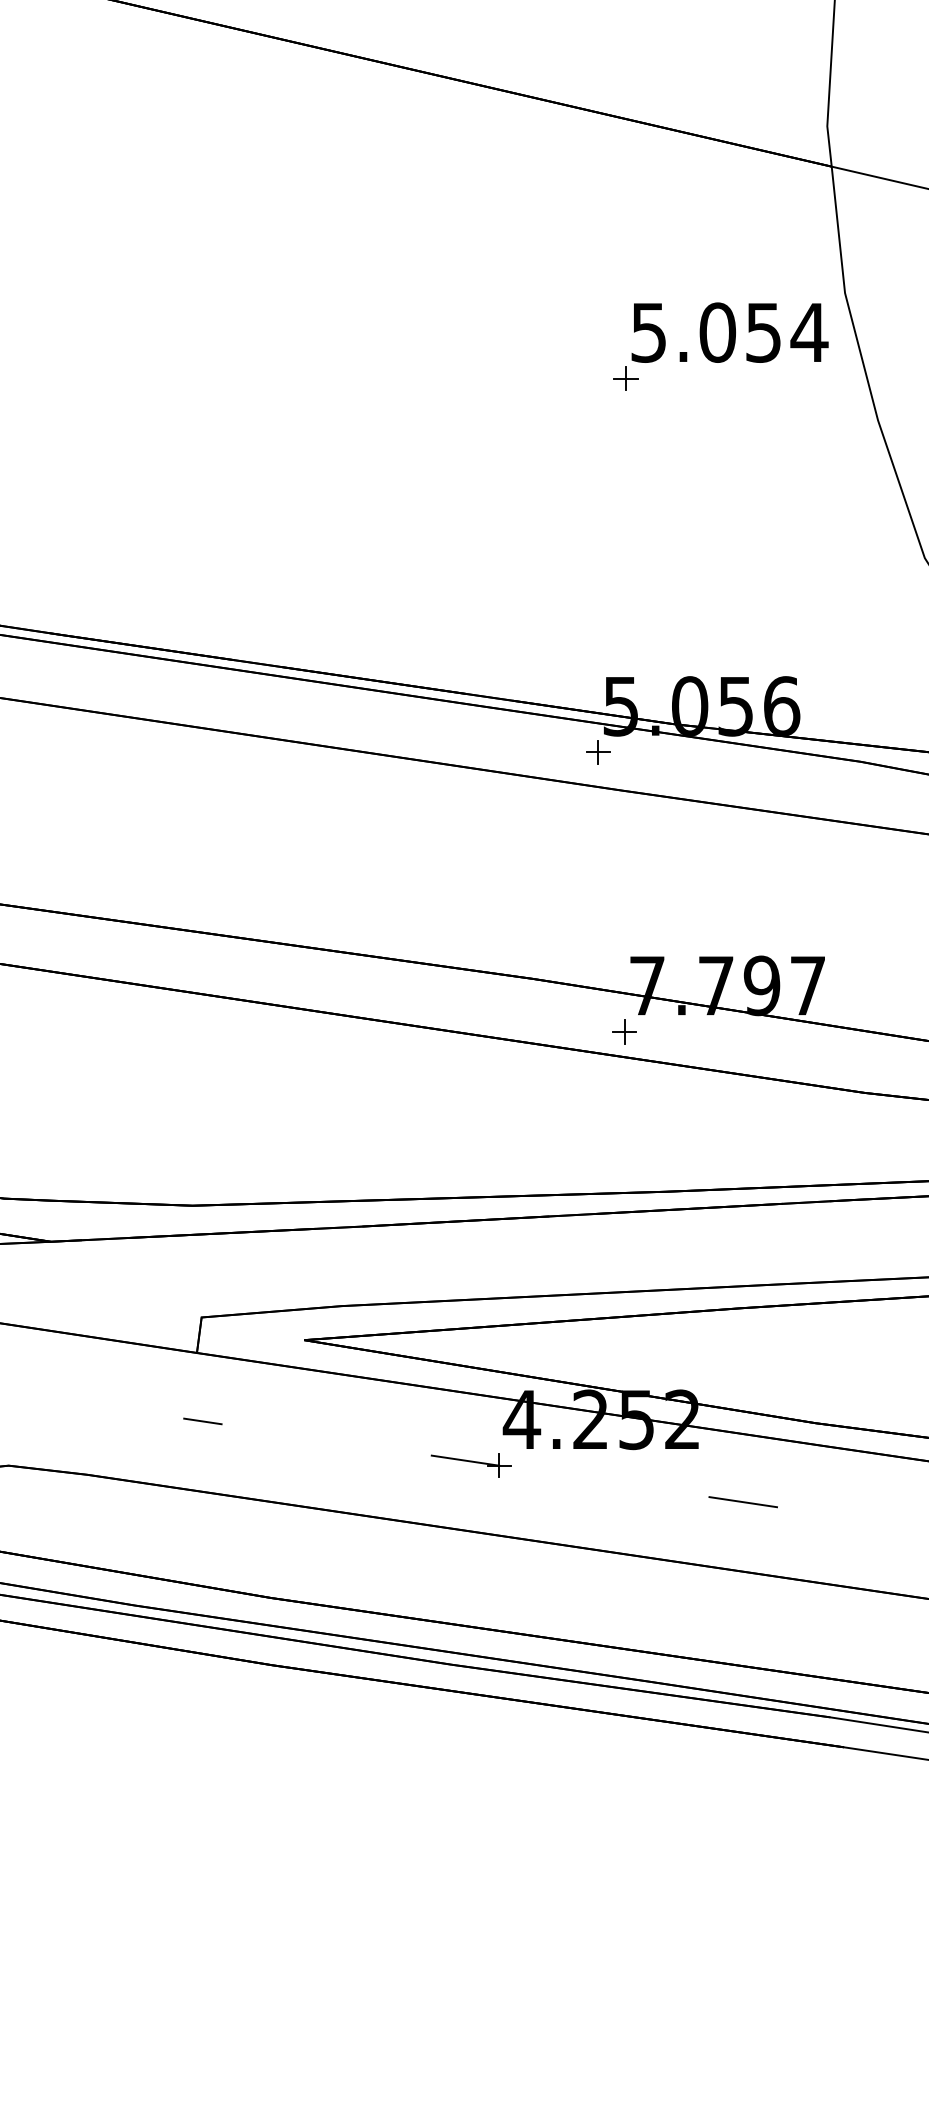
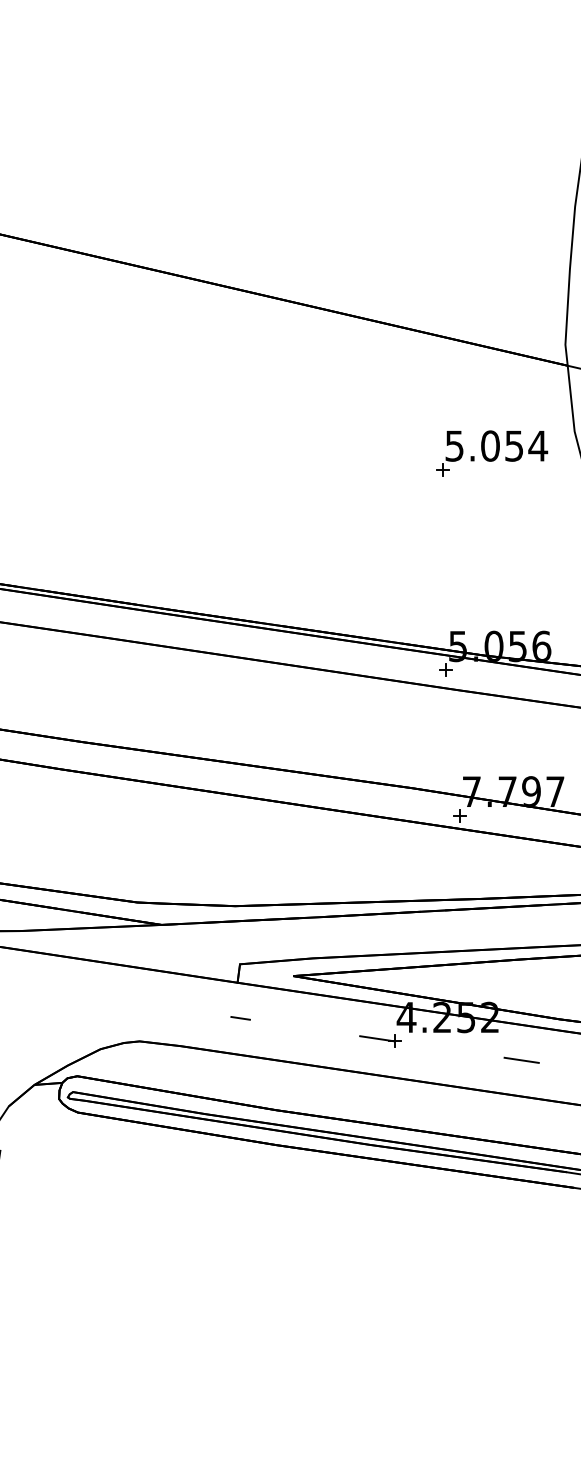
part: (721, 346) -> (492, 453), moved

